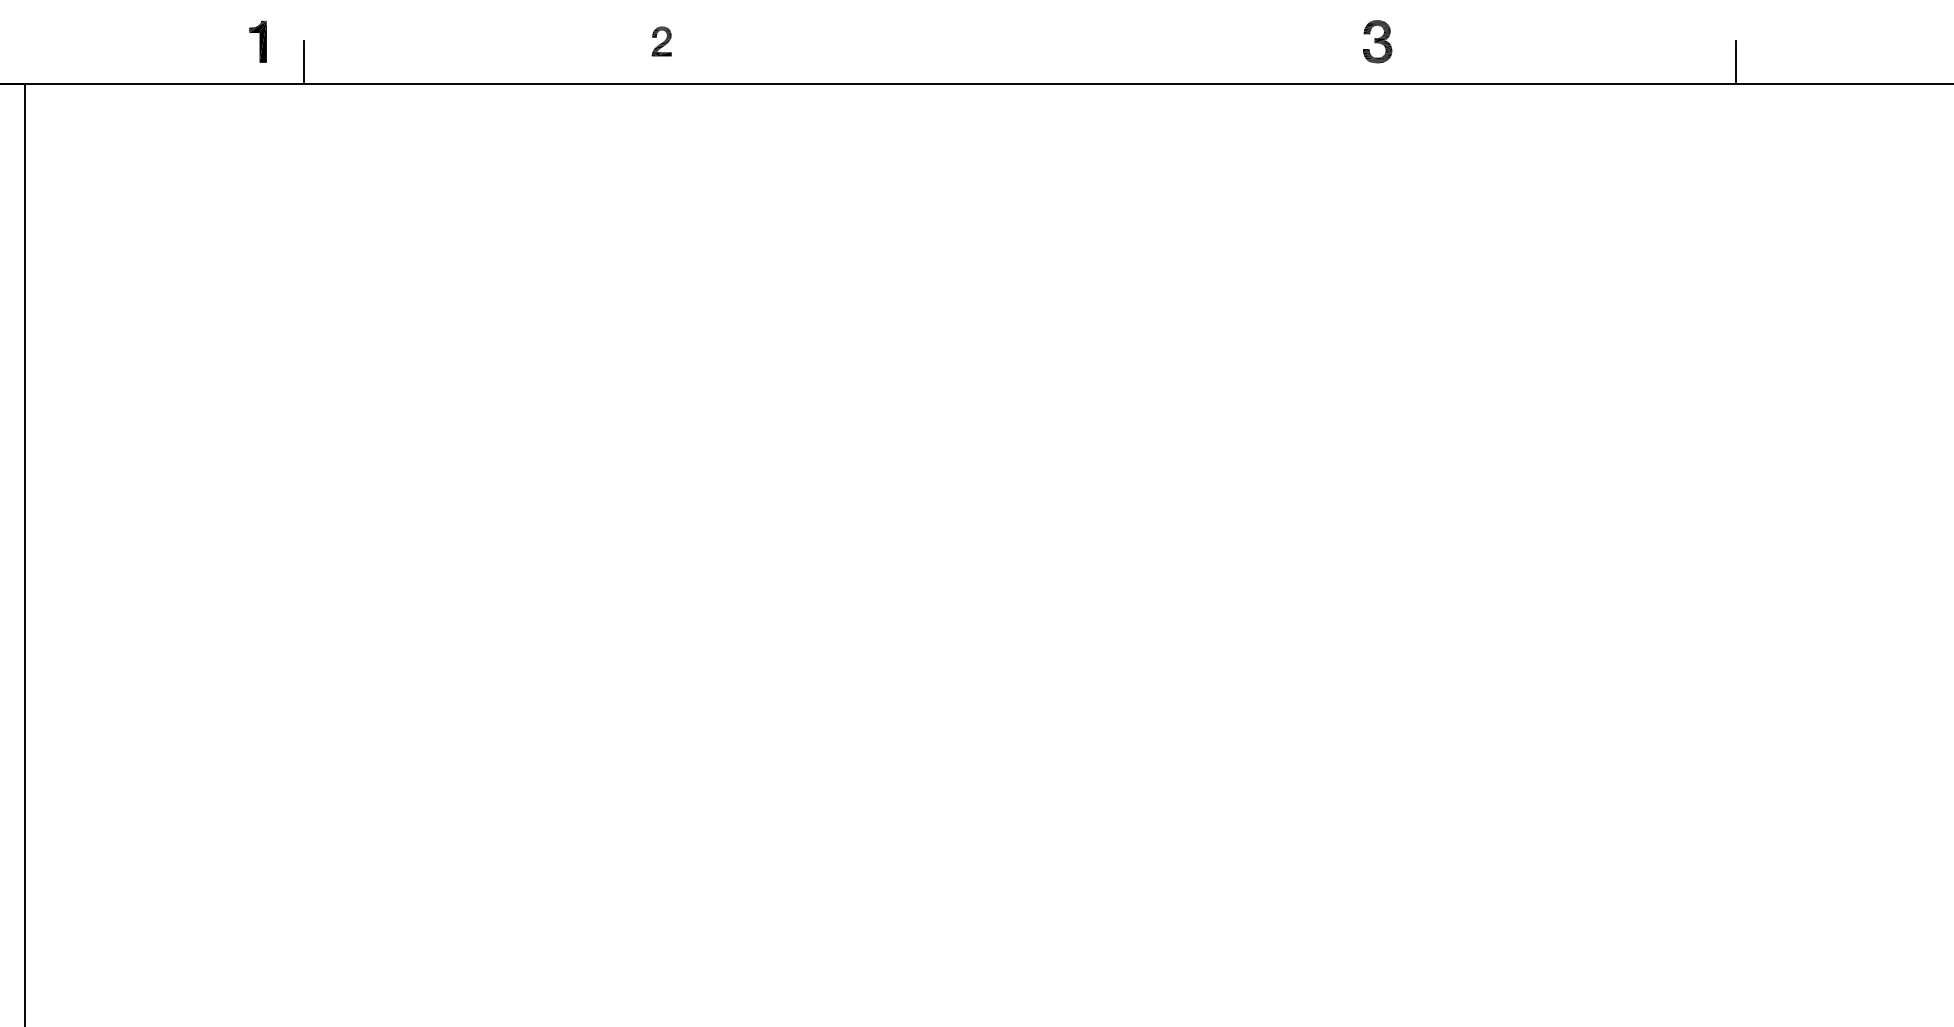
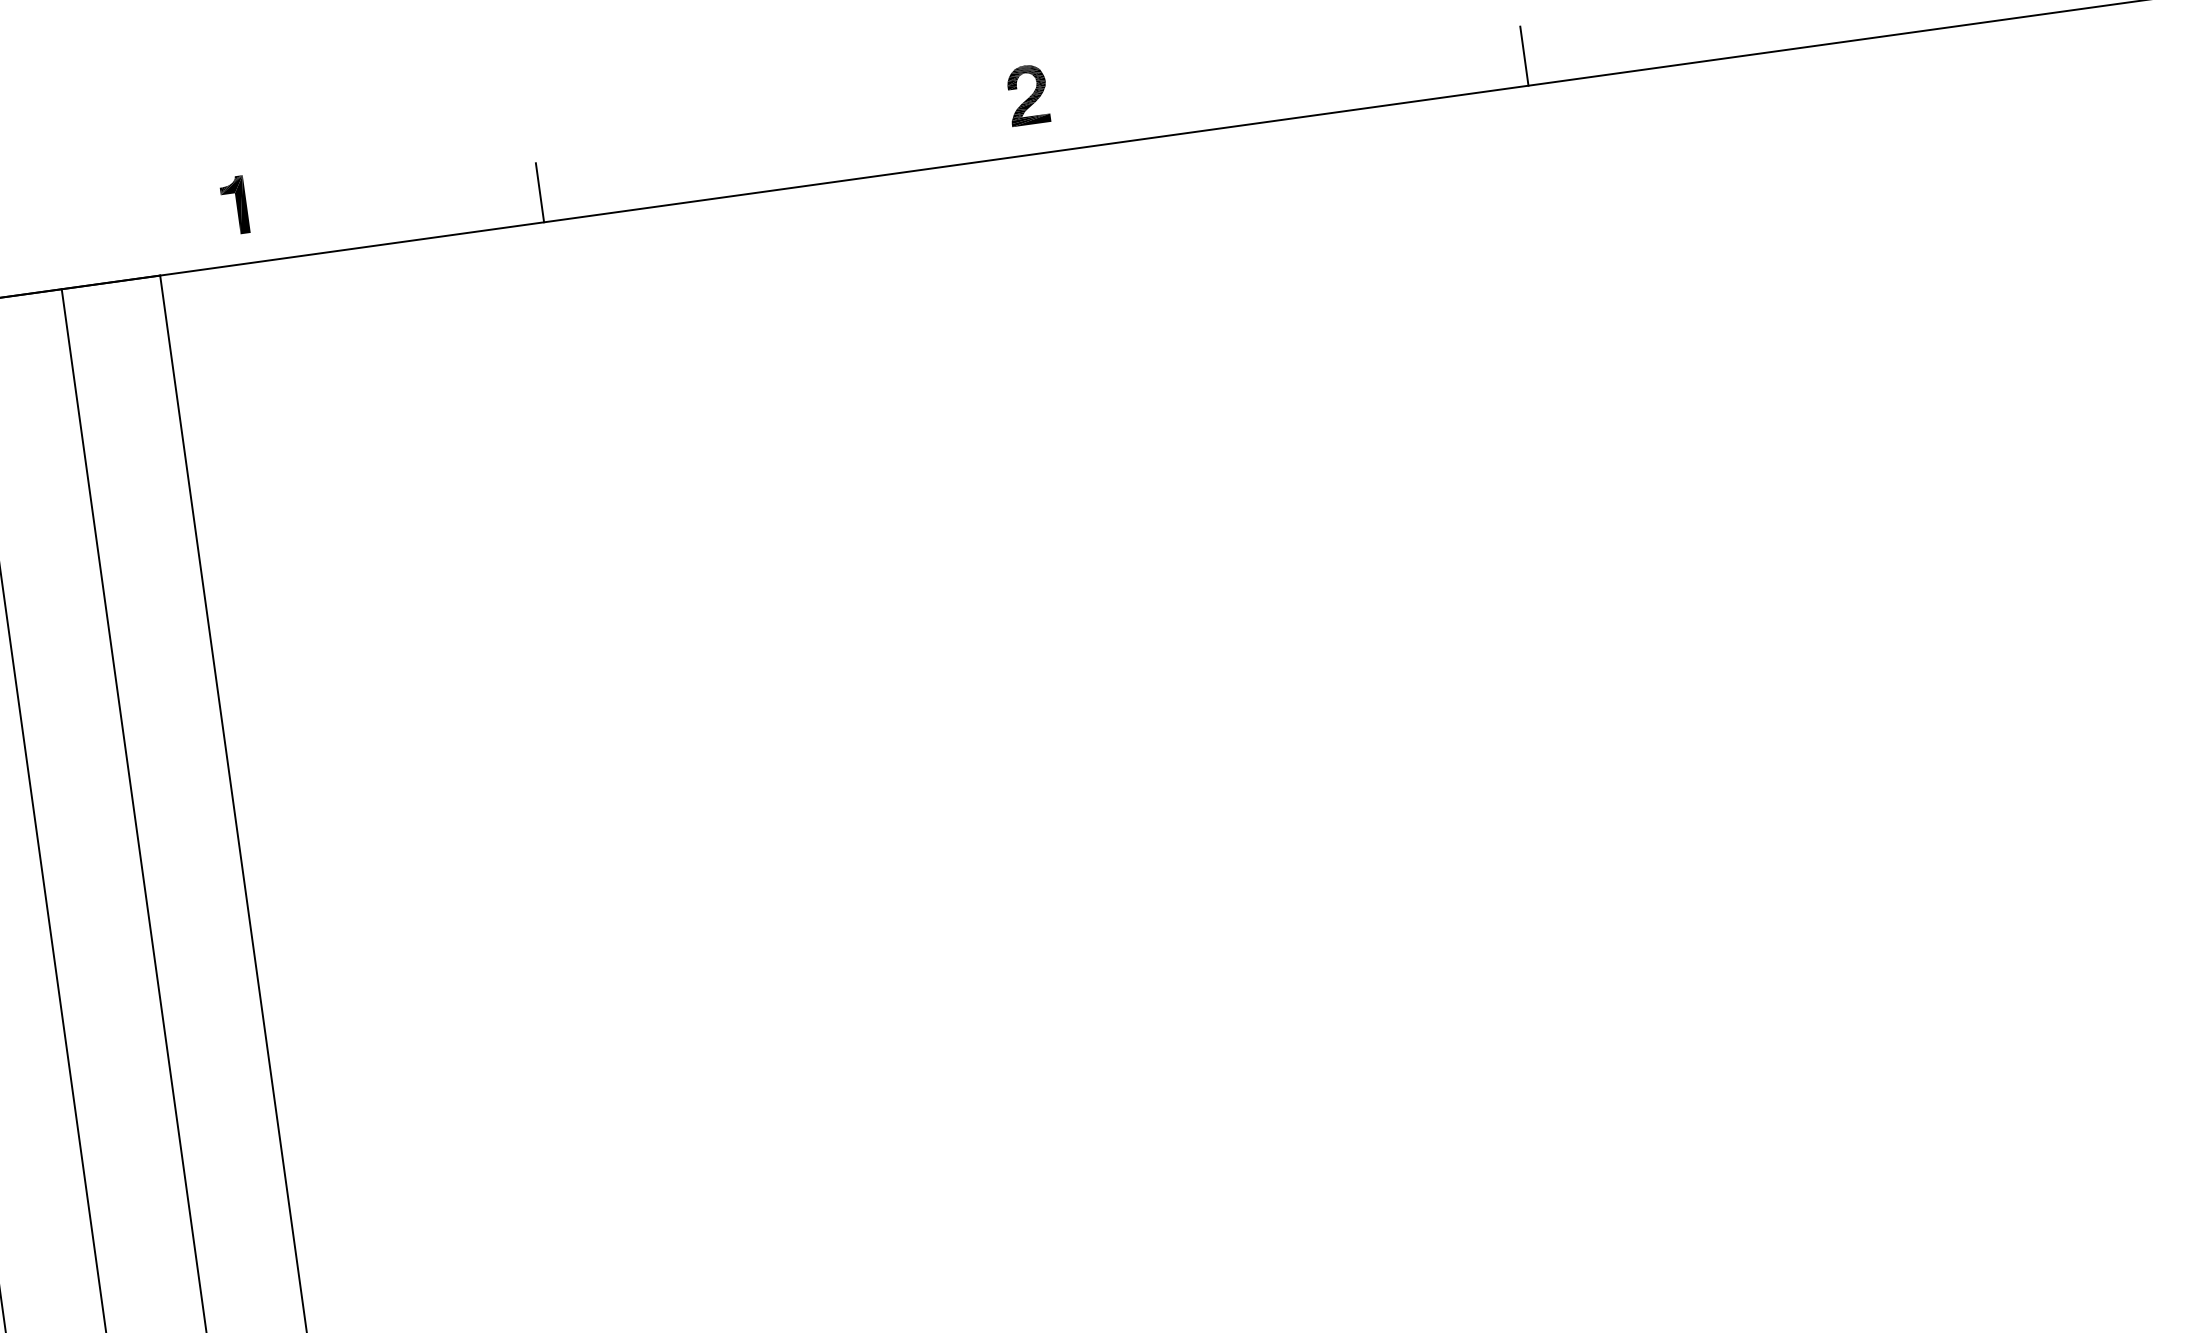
part: (257, 41) -> (233, 205), moved
part: (661, 41) -> (1027, 95), size x1.43
line: (1019, 62) -> (1523, 55), added

